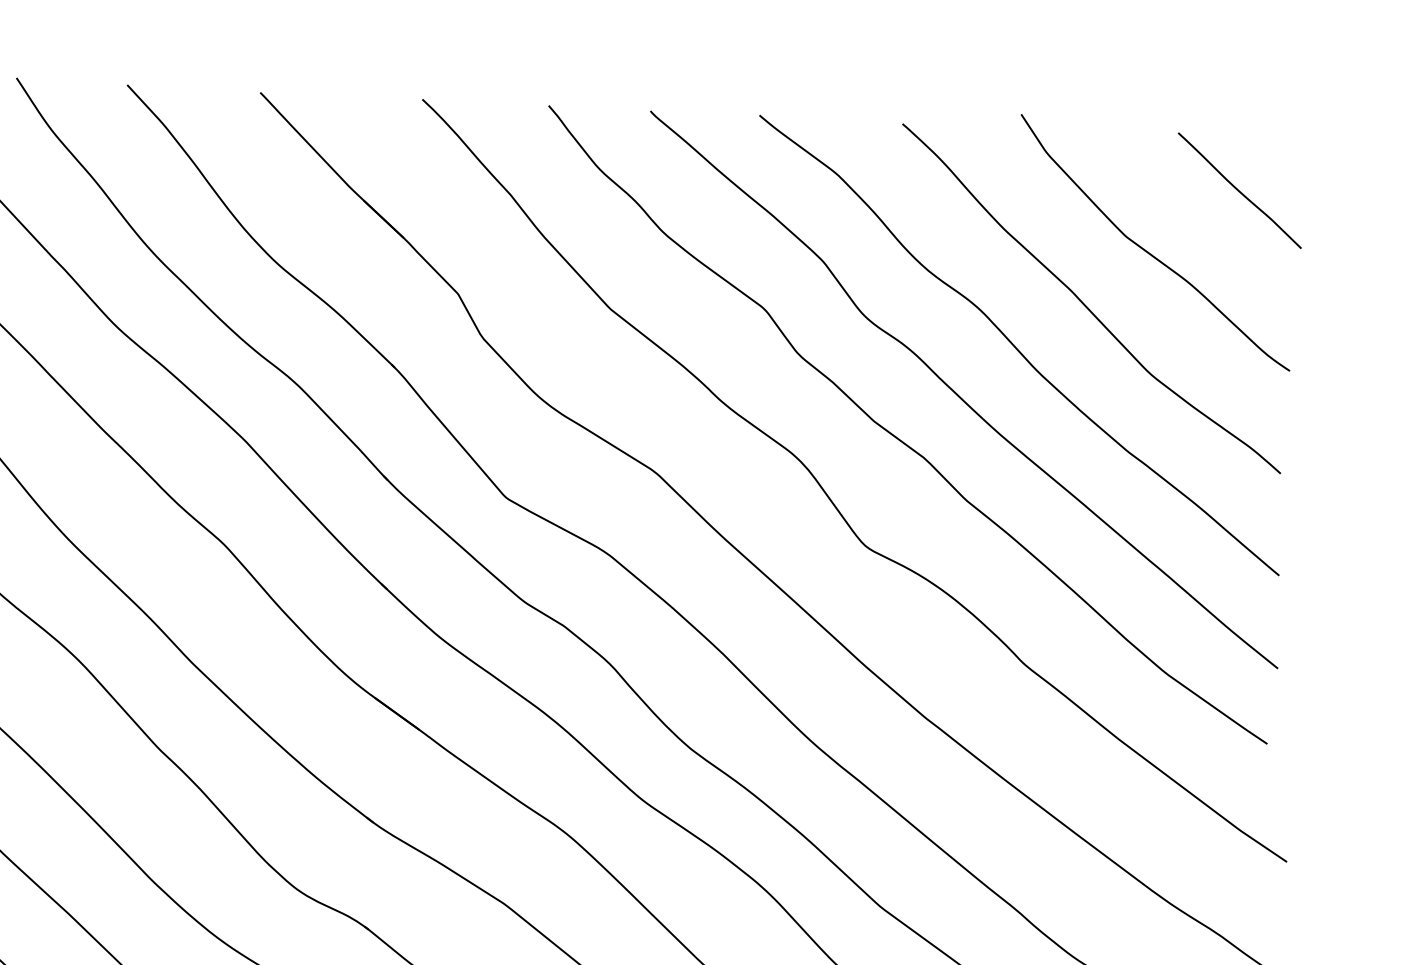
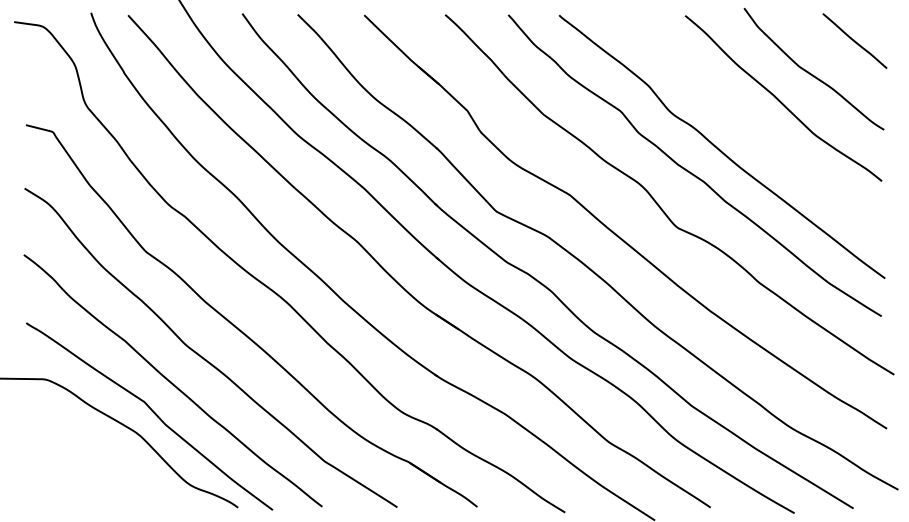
curve: (1016, 345) -> (747, 123), removed

